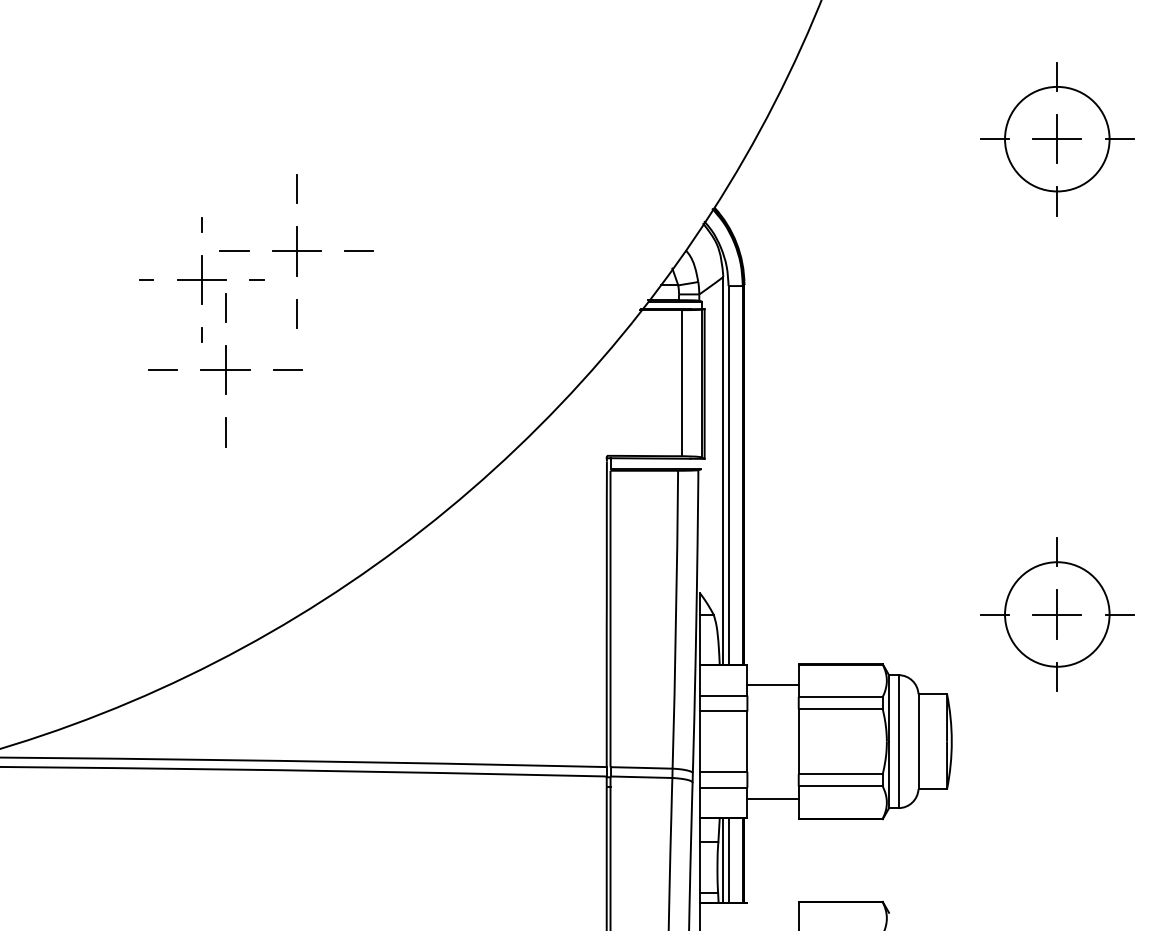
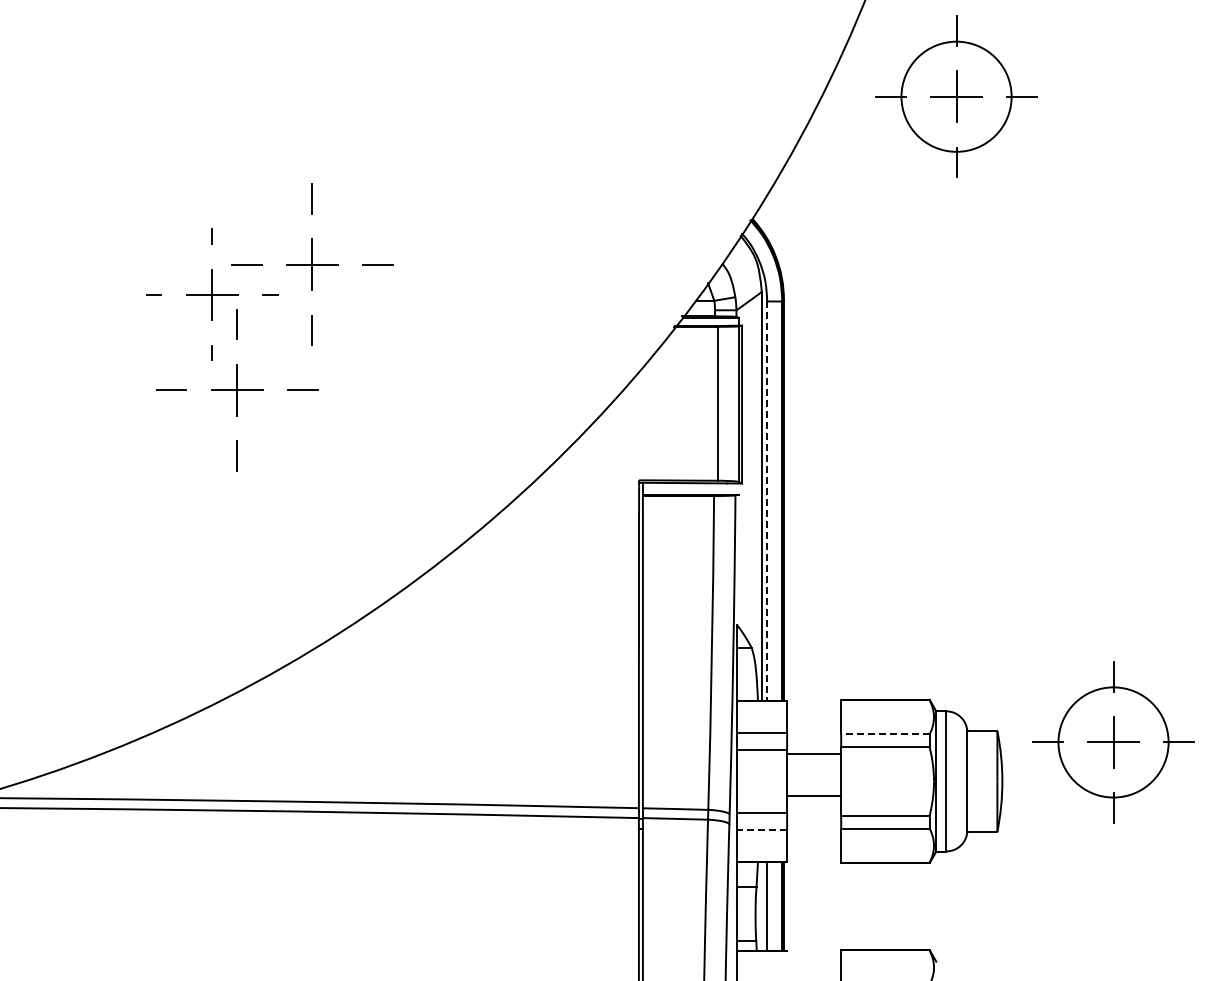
part: (1057, 138) -> (956, 96), moved
line: (728, 475) -> (767, 501), solid -> dashed
part: (1057, 614) -> (1113, 742), moved
line: (773, 684) -> (814, 754), moved
line: (839, 697) -> (884, 734), solid -> dashed
line: (723, 787) -> (761, 829), solid -> dashed
line: (773, 798) -> (814, 795), moved
line: (723, 860) -> (761, 906), removed

